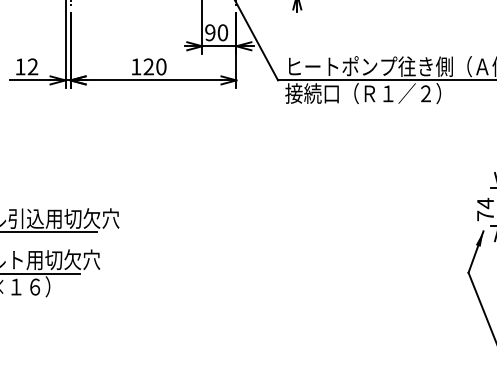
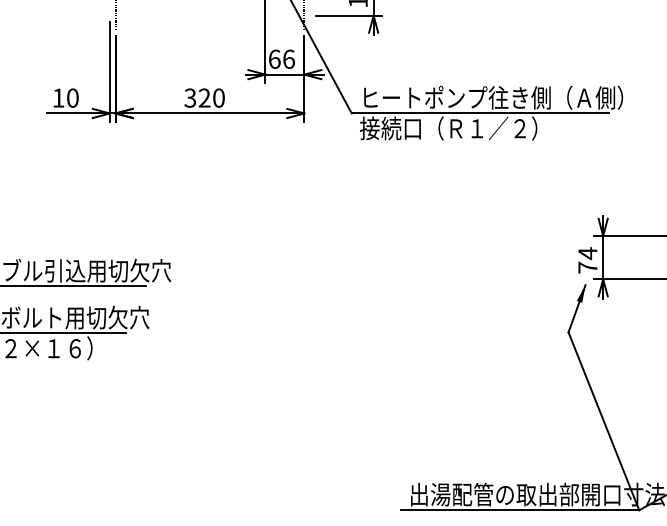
text: (216, 32) -> (281, 58), 90 -> 66
text: (32, 66) -> (72, 97), 12 -> 10
text: (136, 66) -> (190, 97), 120 -> 320

